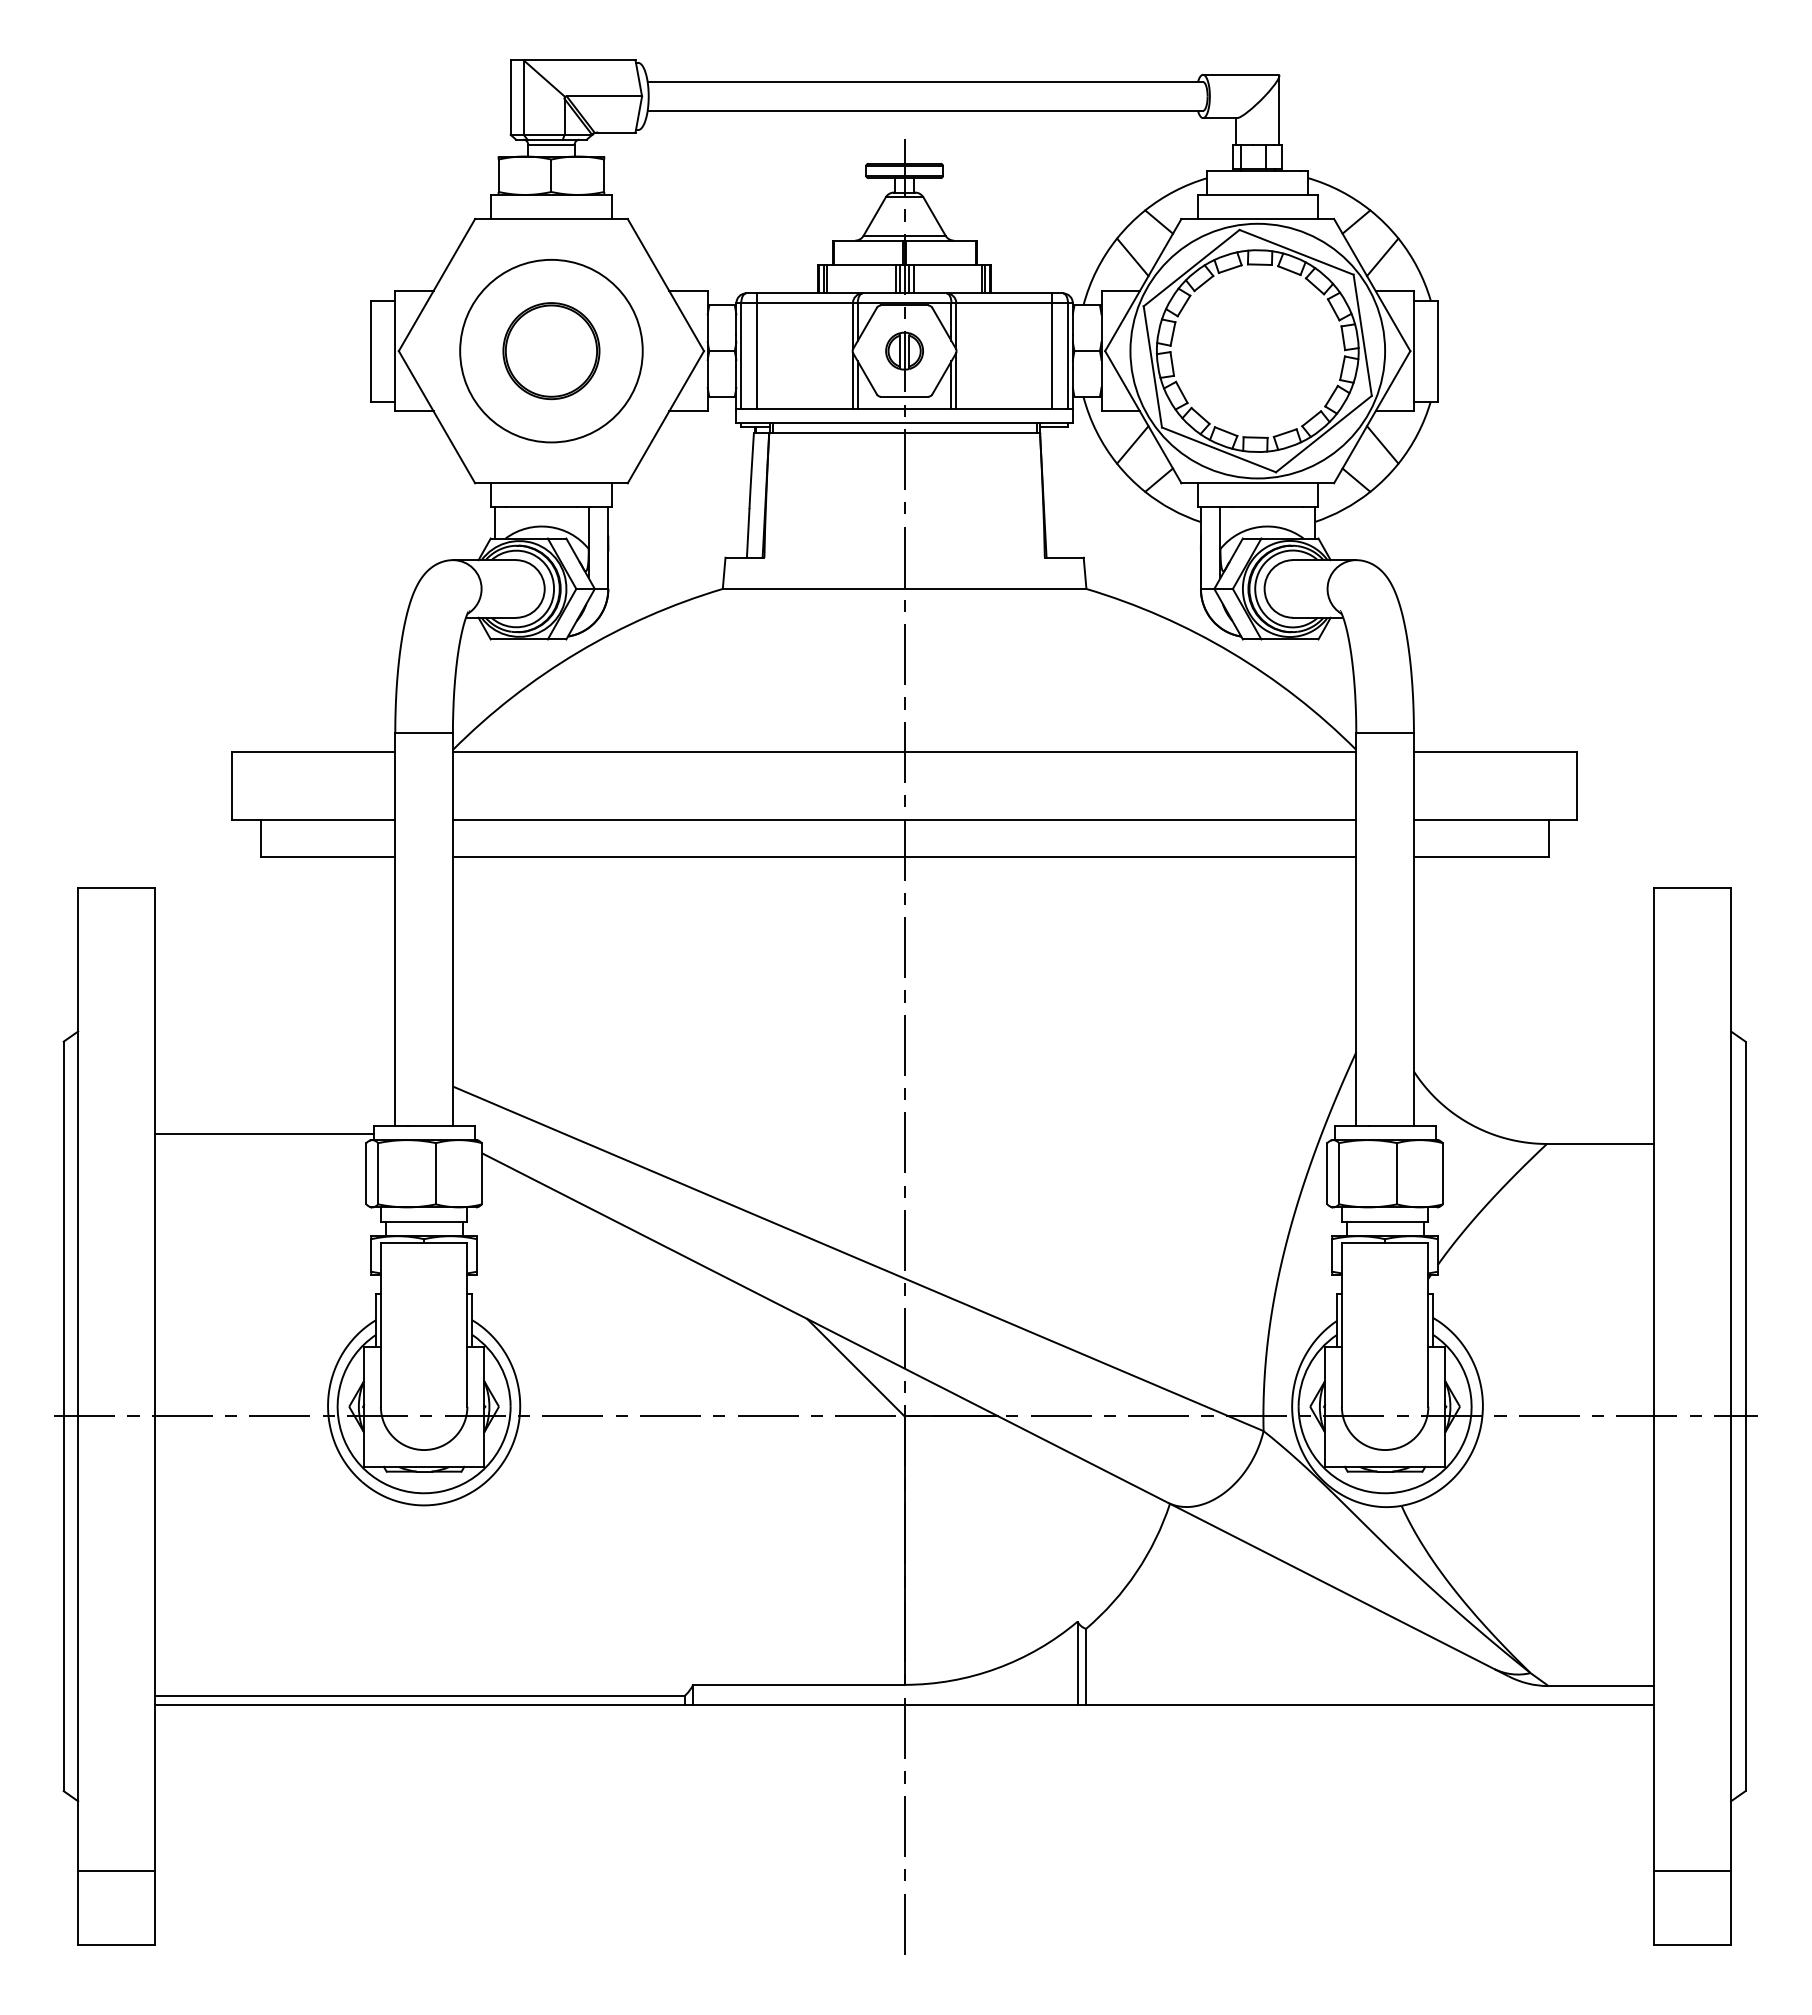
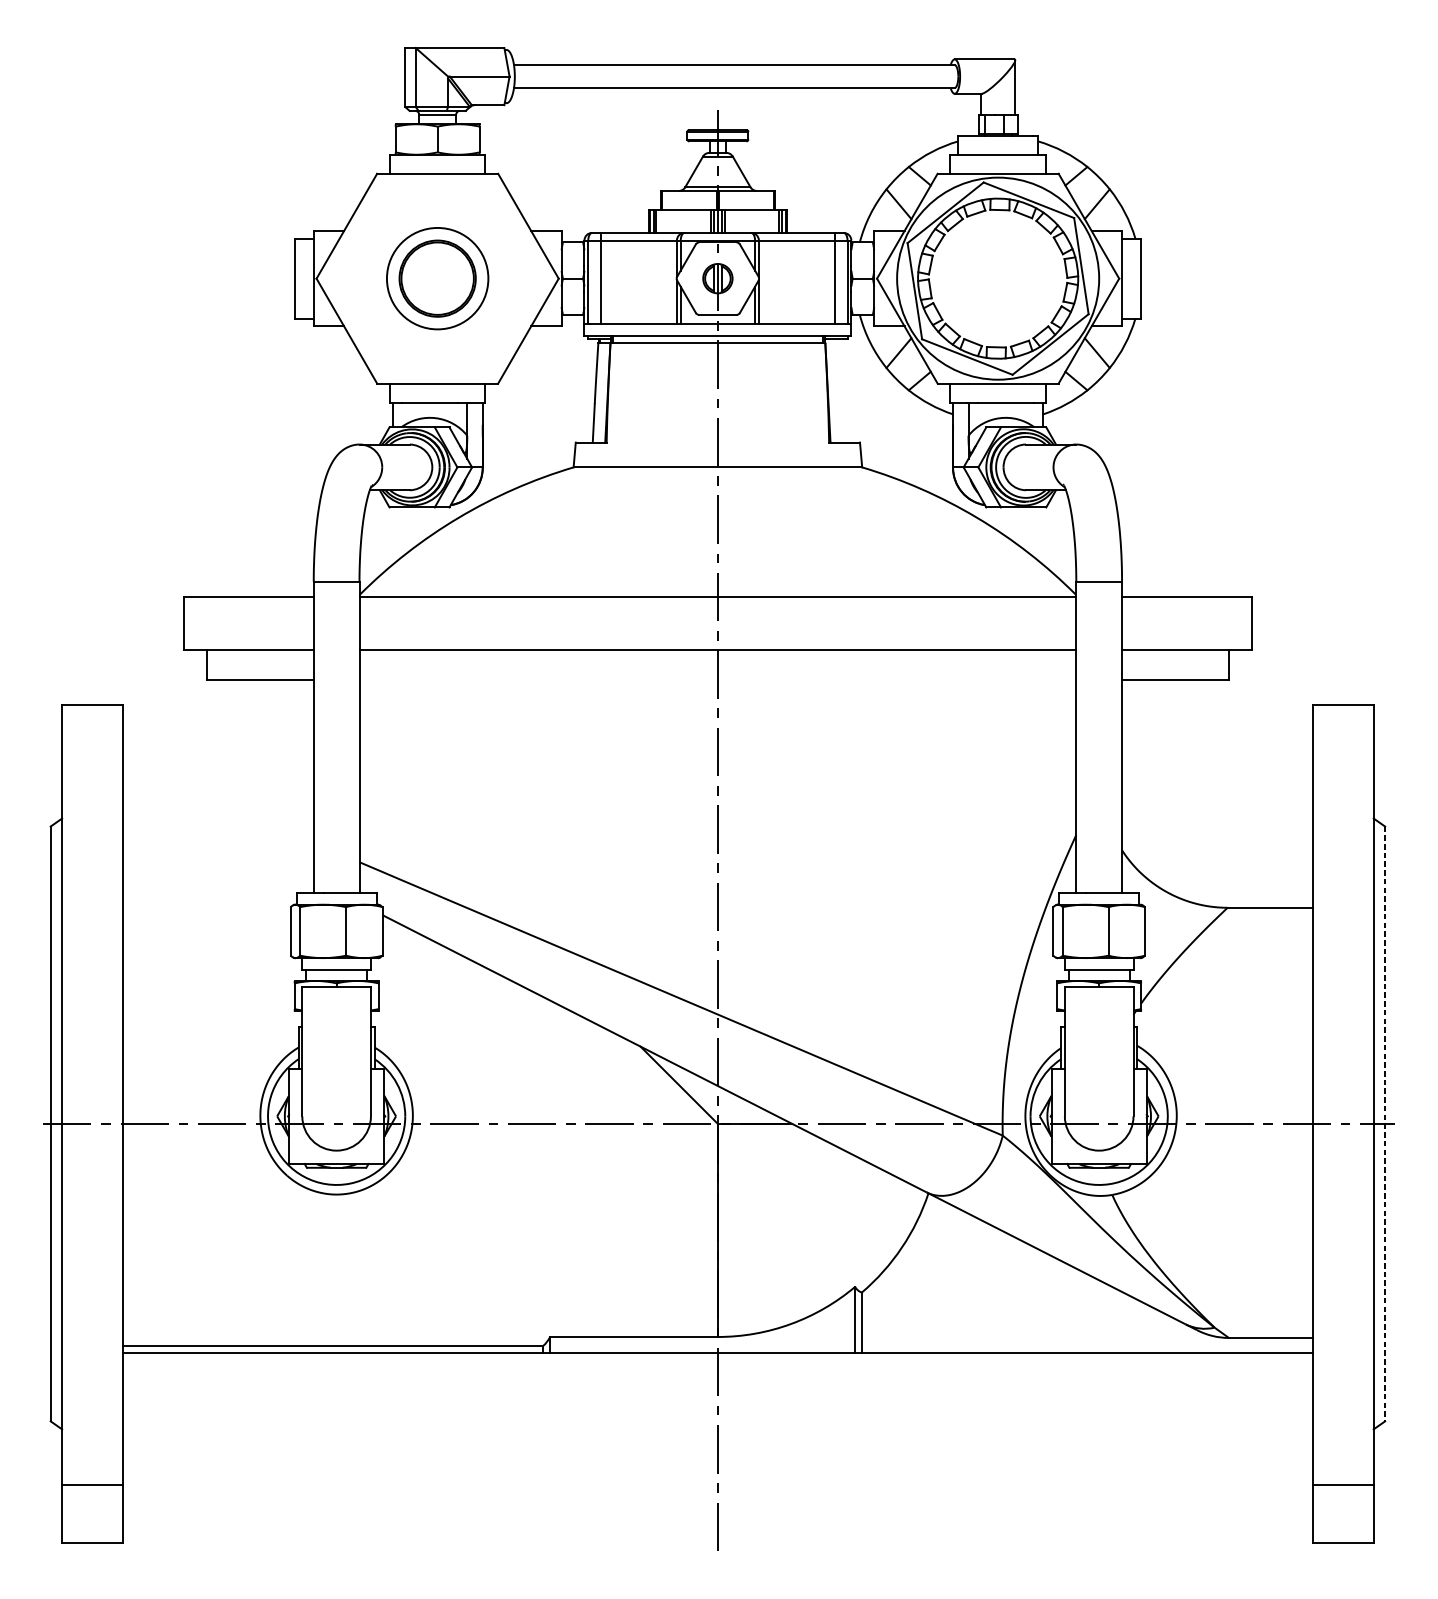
circle: (551, 350) -> (437, 278), size x0.7
line: (904, 856) -> (717, 679), removed
line: (264, 1134) -> (209, 900), removed
line: (1745, 1416) -> (1385, 1124), solid -> dashed

